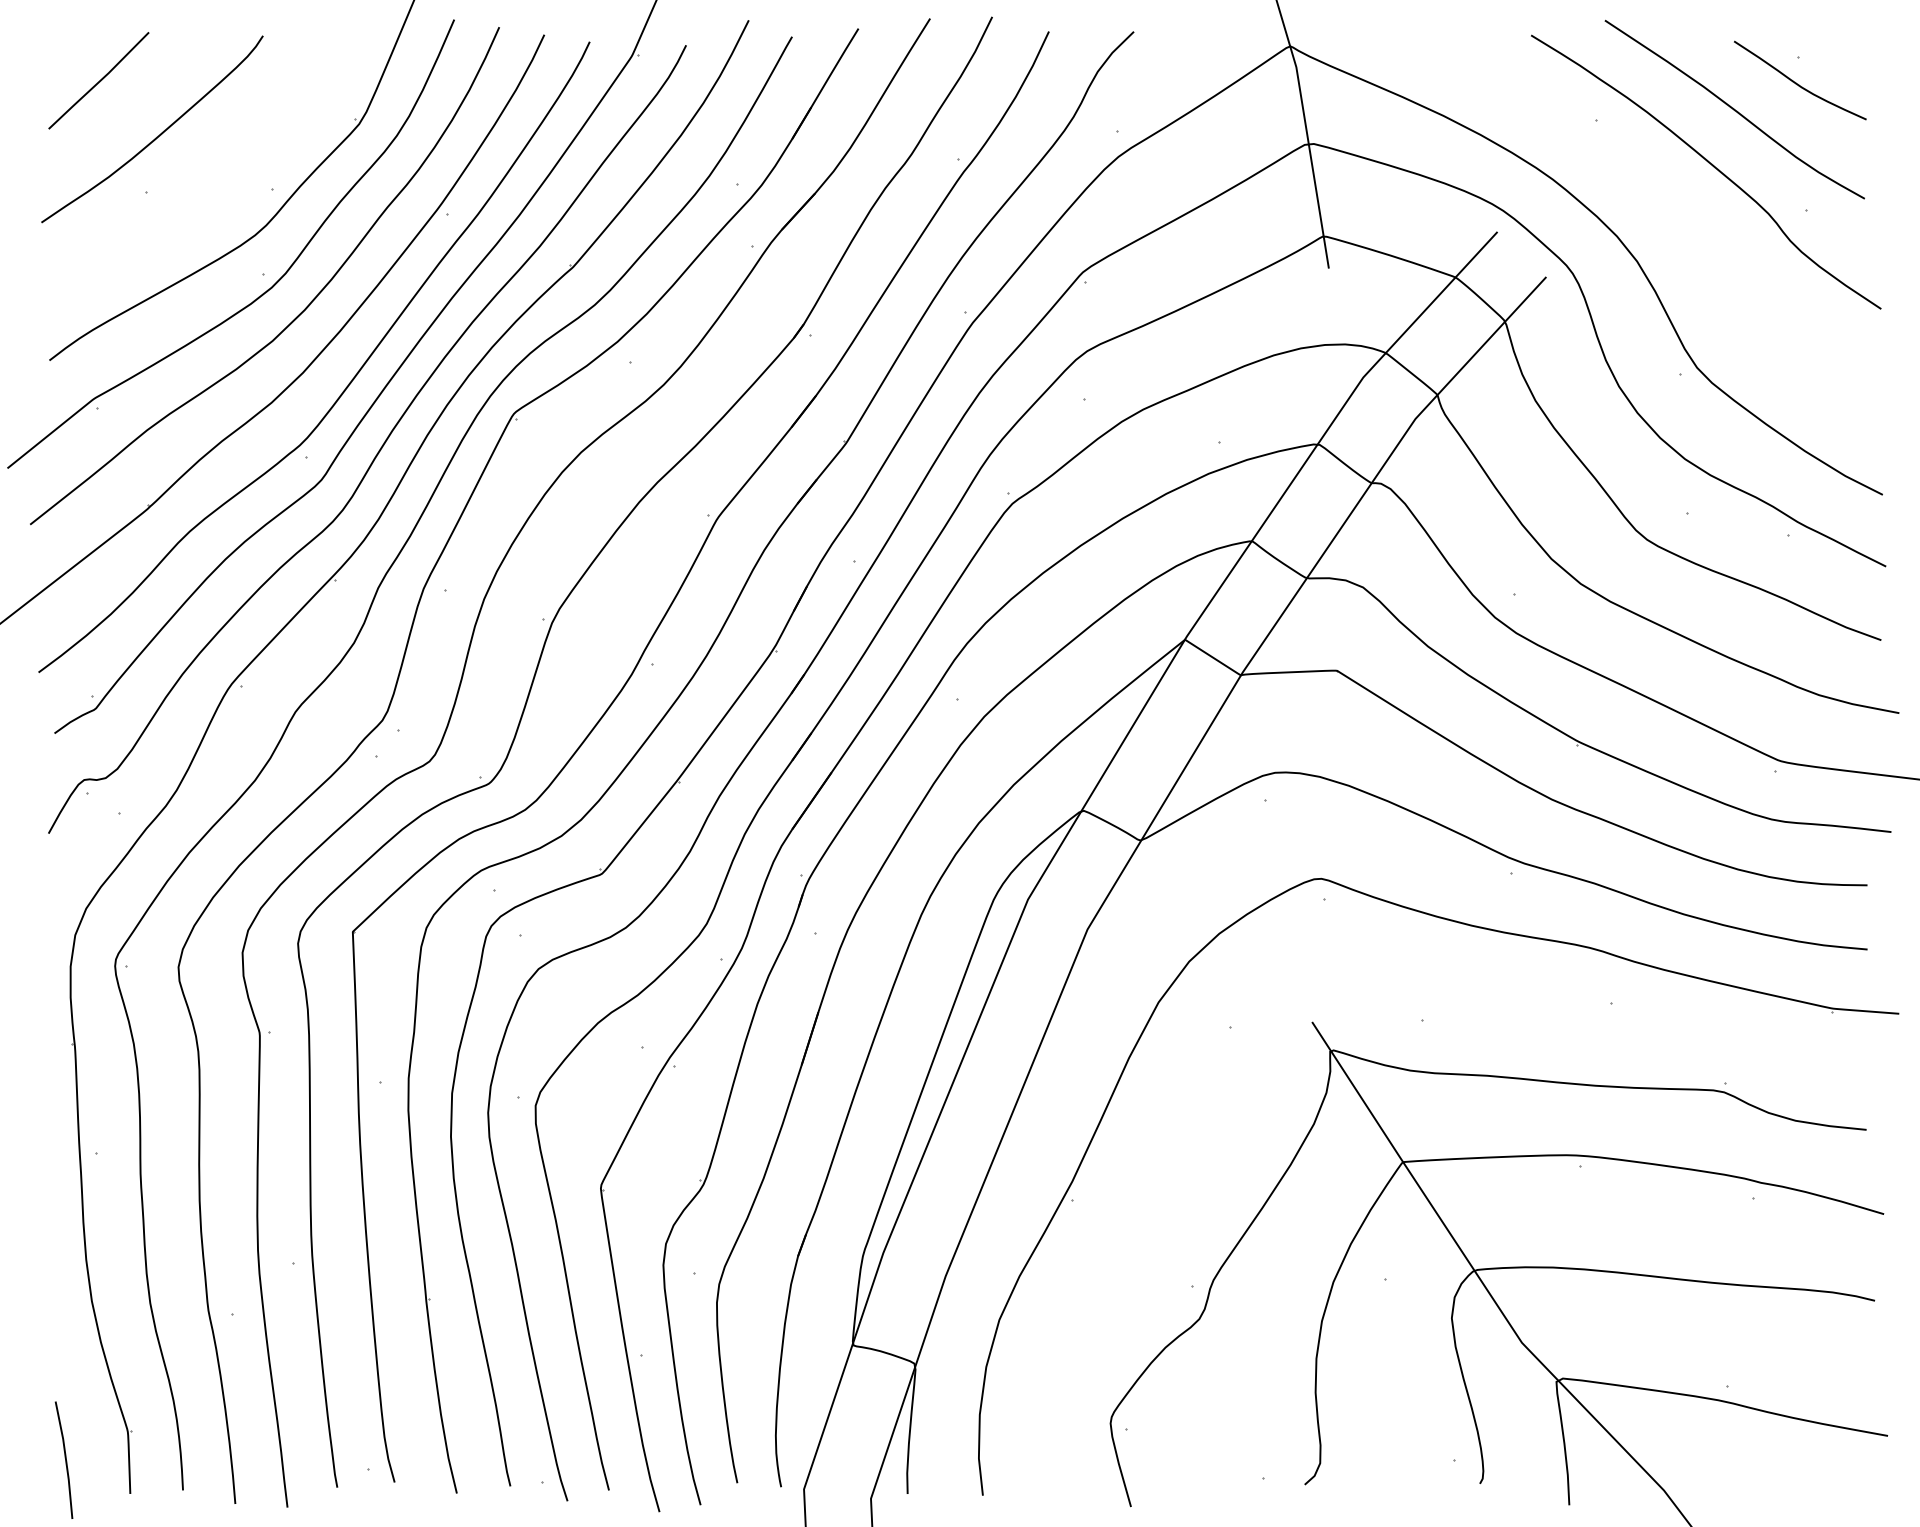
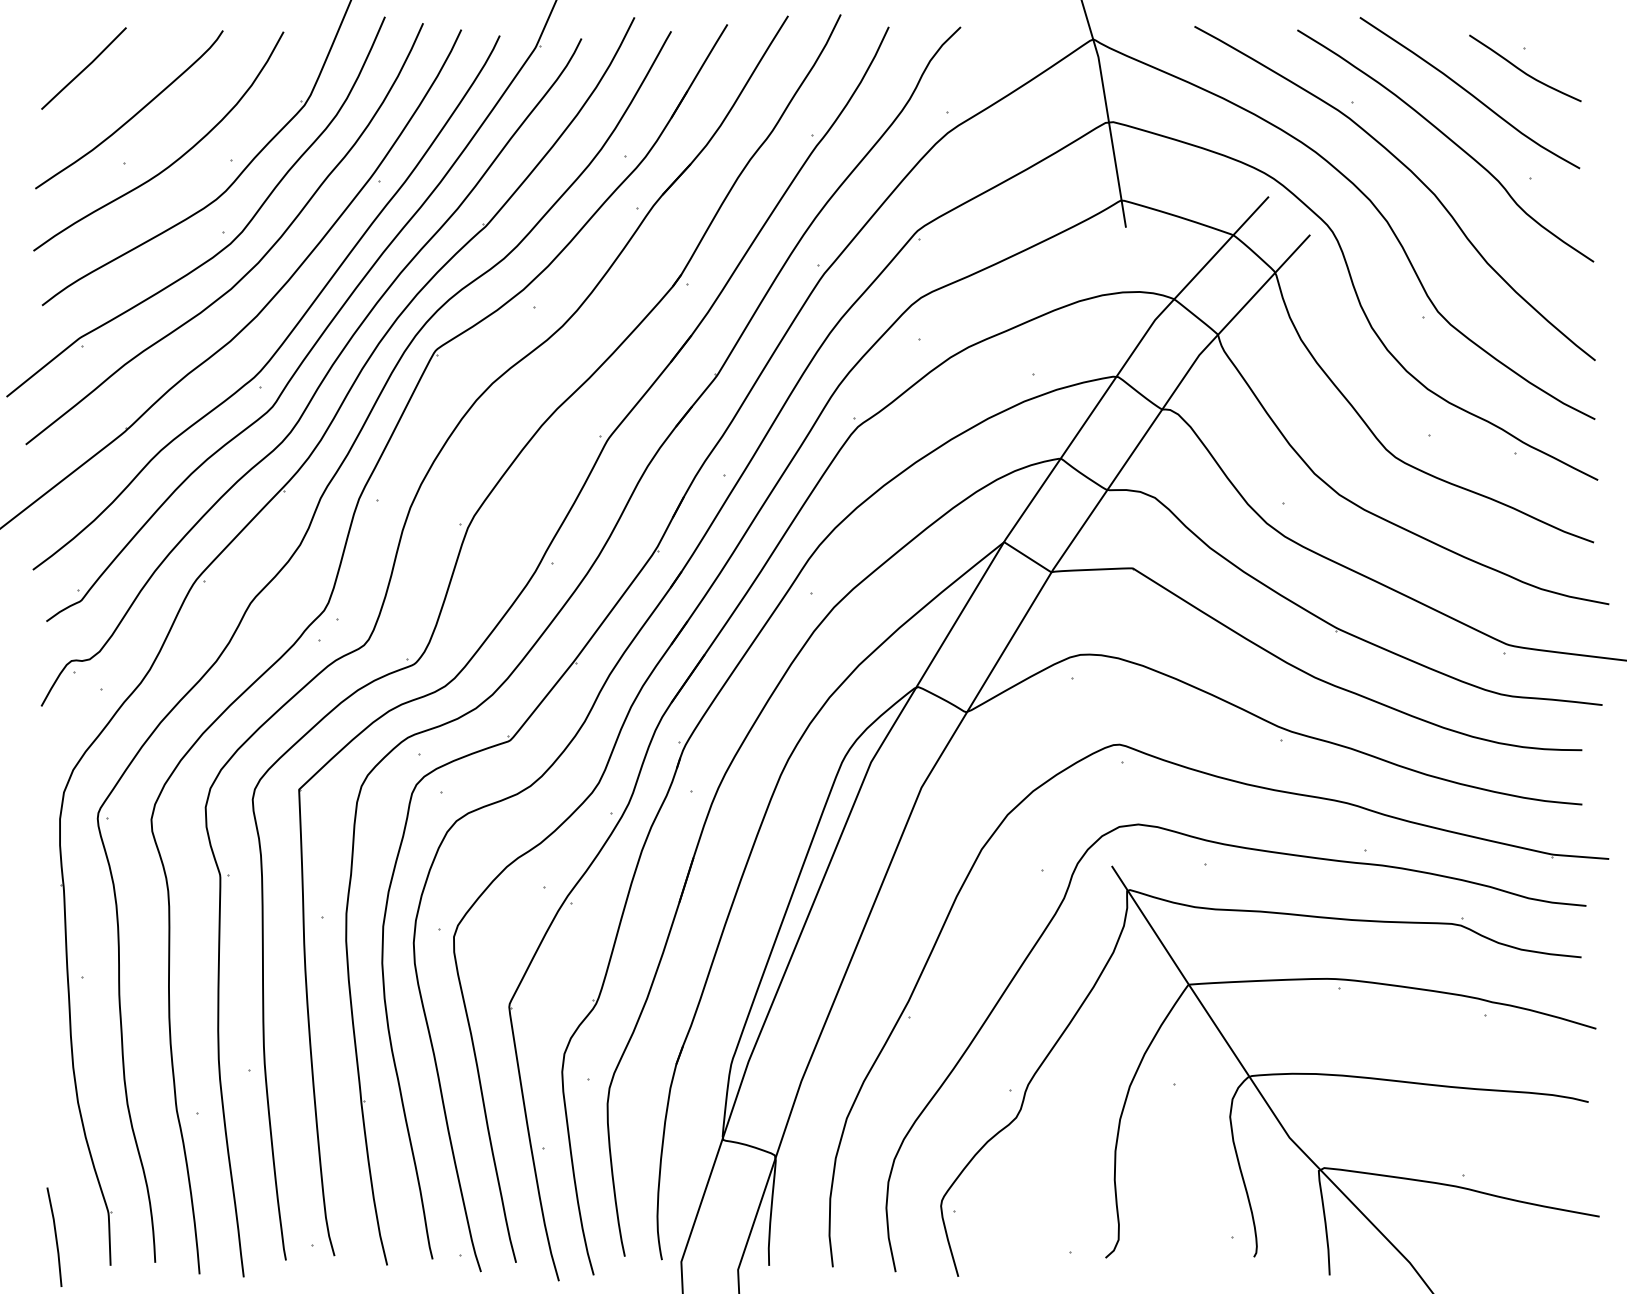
curve: (203, 191) -> (172, 162), added
curve: (1668, 205) -> (1413, 174), added
curve: (1494, 1006) -> (1266, 852), added

